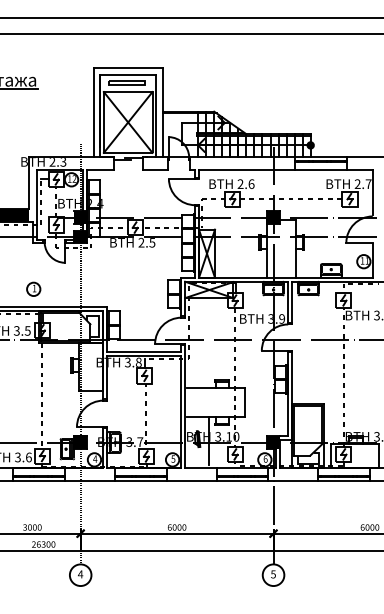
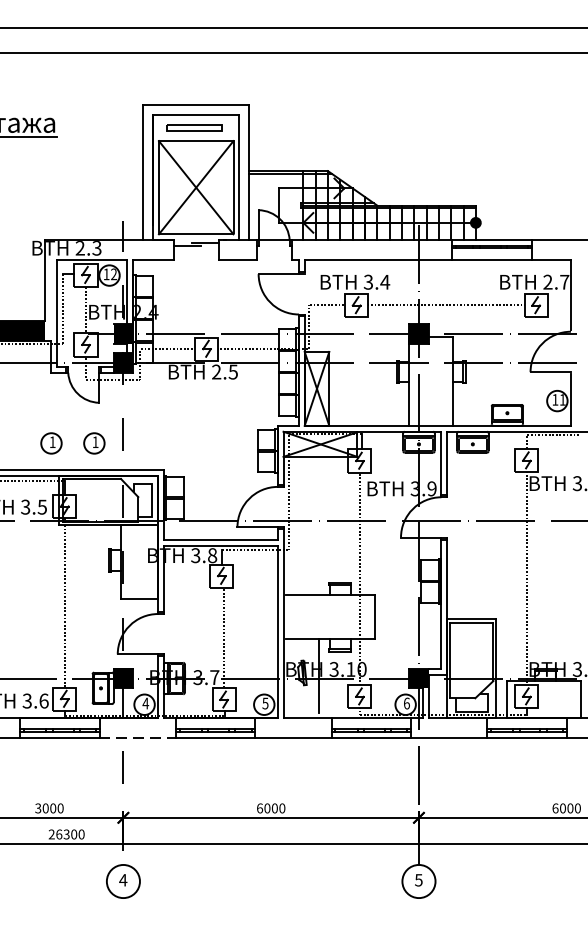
text: (245, 184) -> (375, 282), 2.6 -> 3.4
part: (61, 288) -> (94, 442), added
line: (90, 481) -> (138, 737), solid -> dashed

